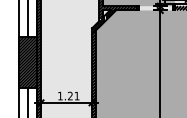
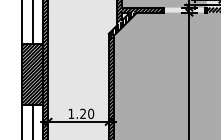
text: (77, 95) -> (91, 113), 1.21 -> 1.20

